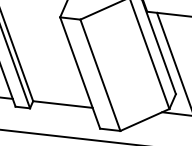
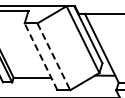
line: (79, 72) -> (40, 56), solid -> dashed
line: (101, 76) -> (54, 57), solid -> dashed

